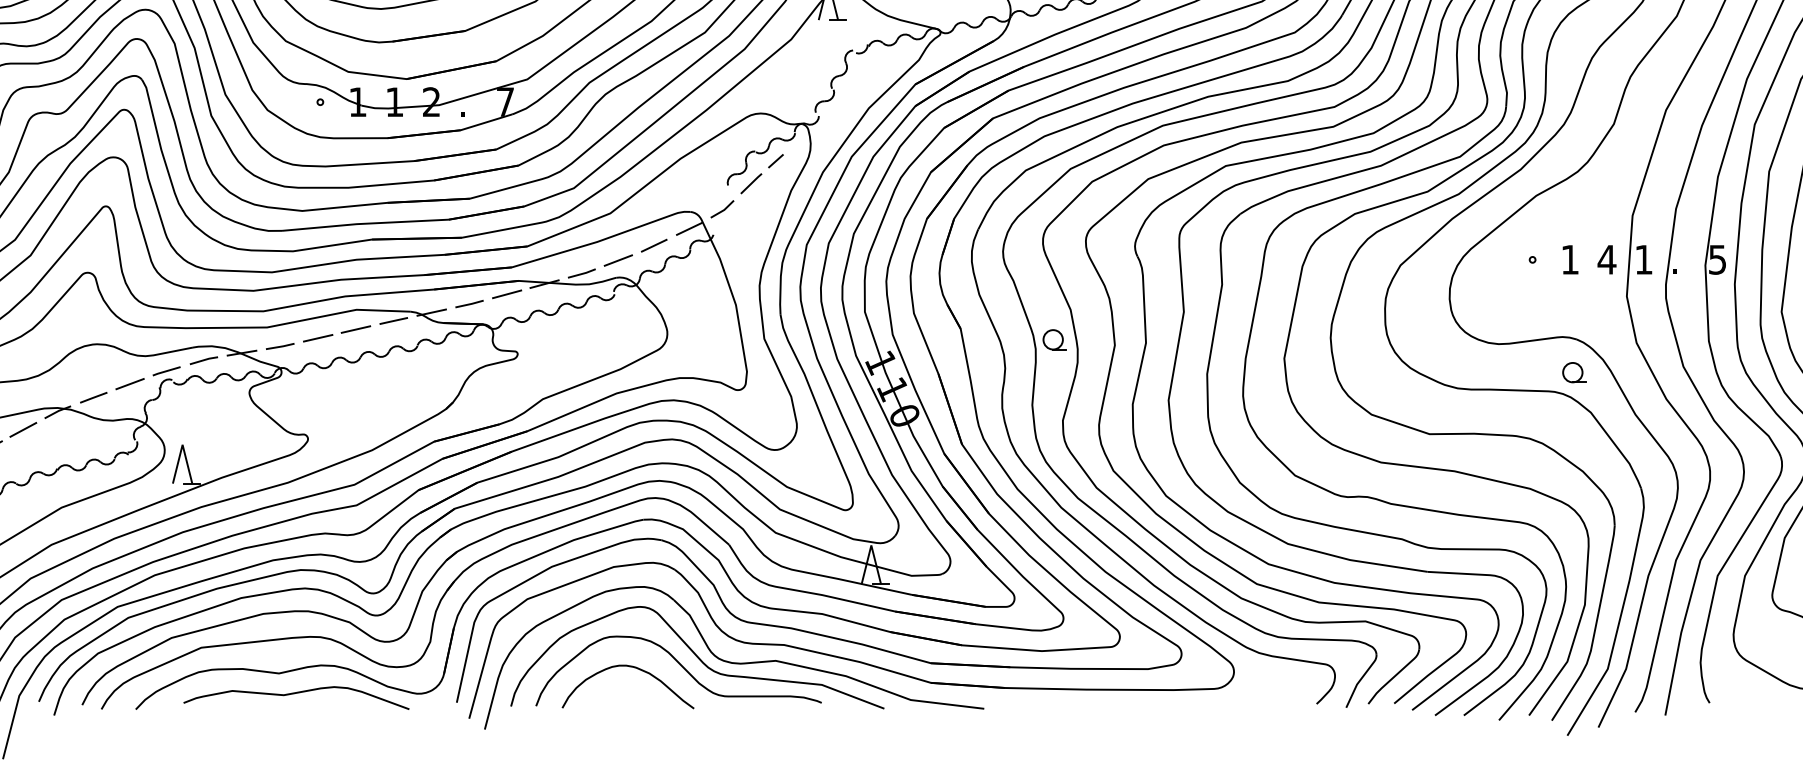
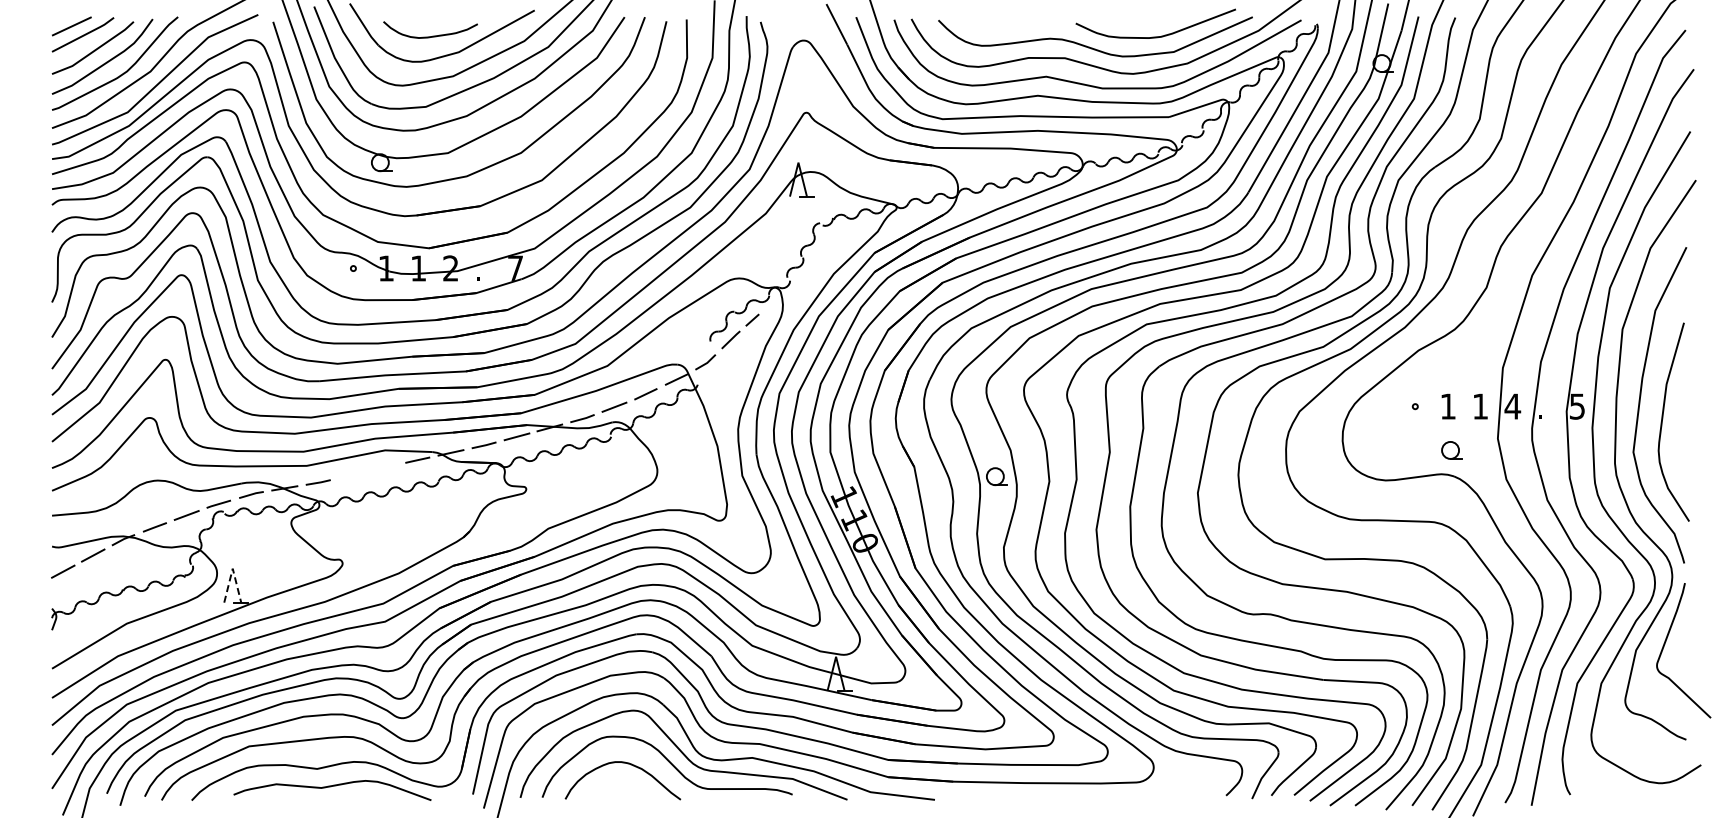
text: (1607, 259) -> (1480, 406), 4 -> 1
text: (1643, 259) -> (1512, 406), 1 -> 4
line: (355, 329) -> (384, 467), removed
line: (318, 338) -> (351, 475), removed
part: (1573, 372) -> (1451, 450), moved
line: (182, 444) -> (232, 568), solid -> dashed

